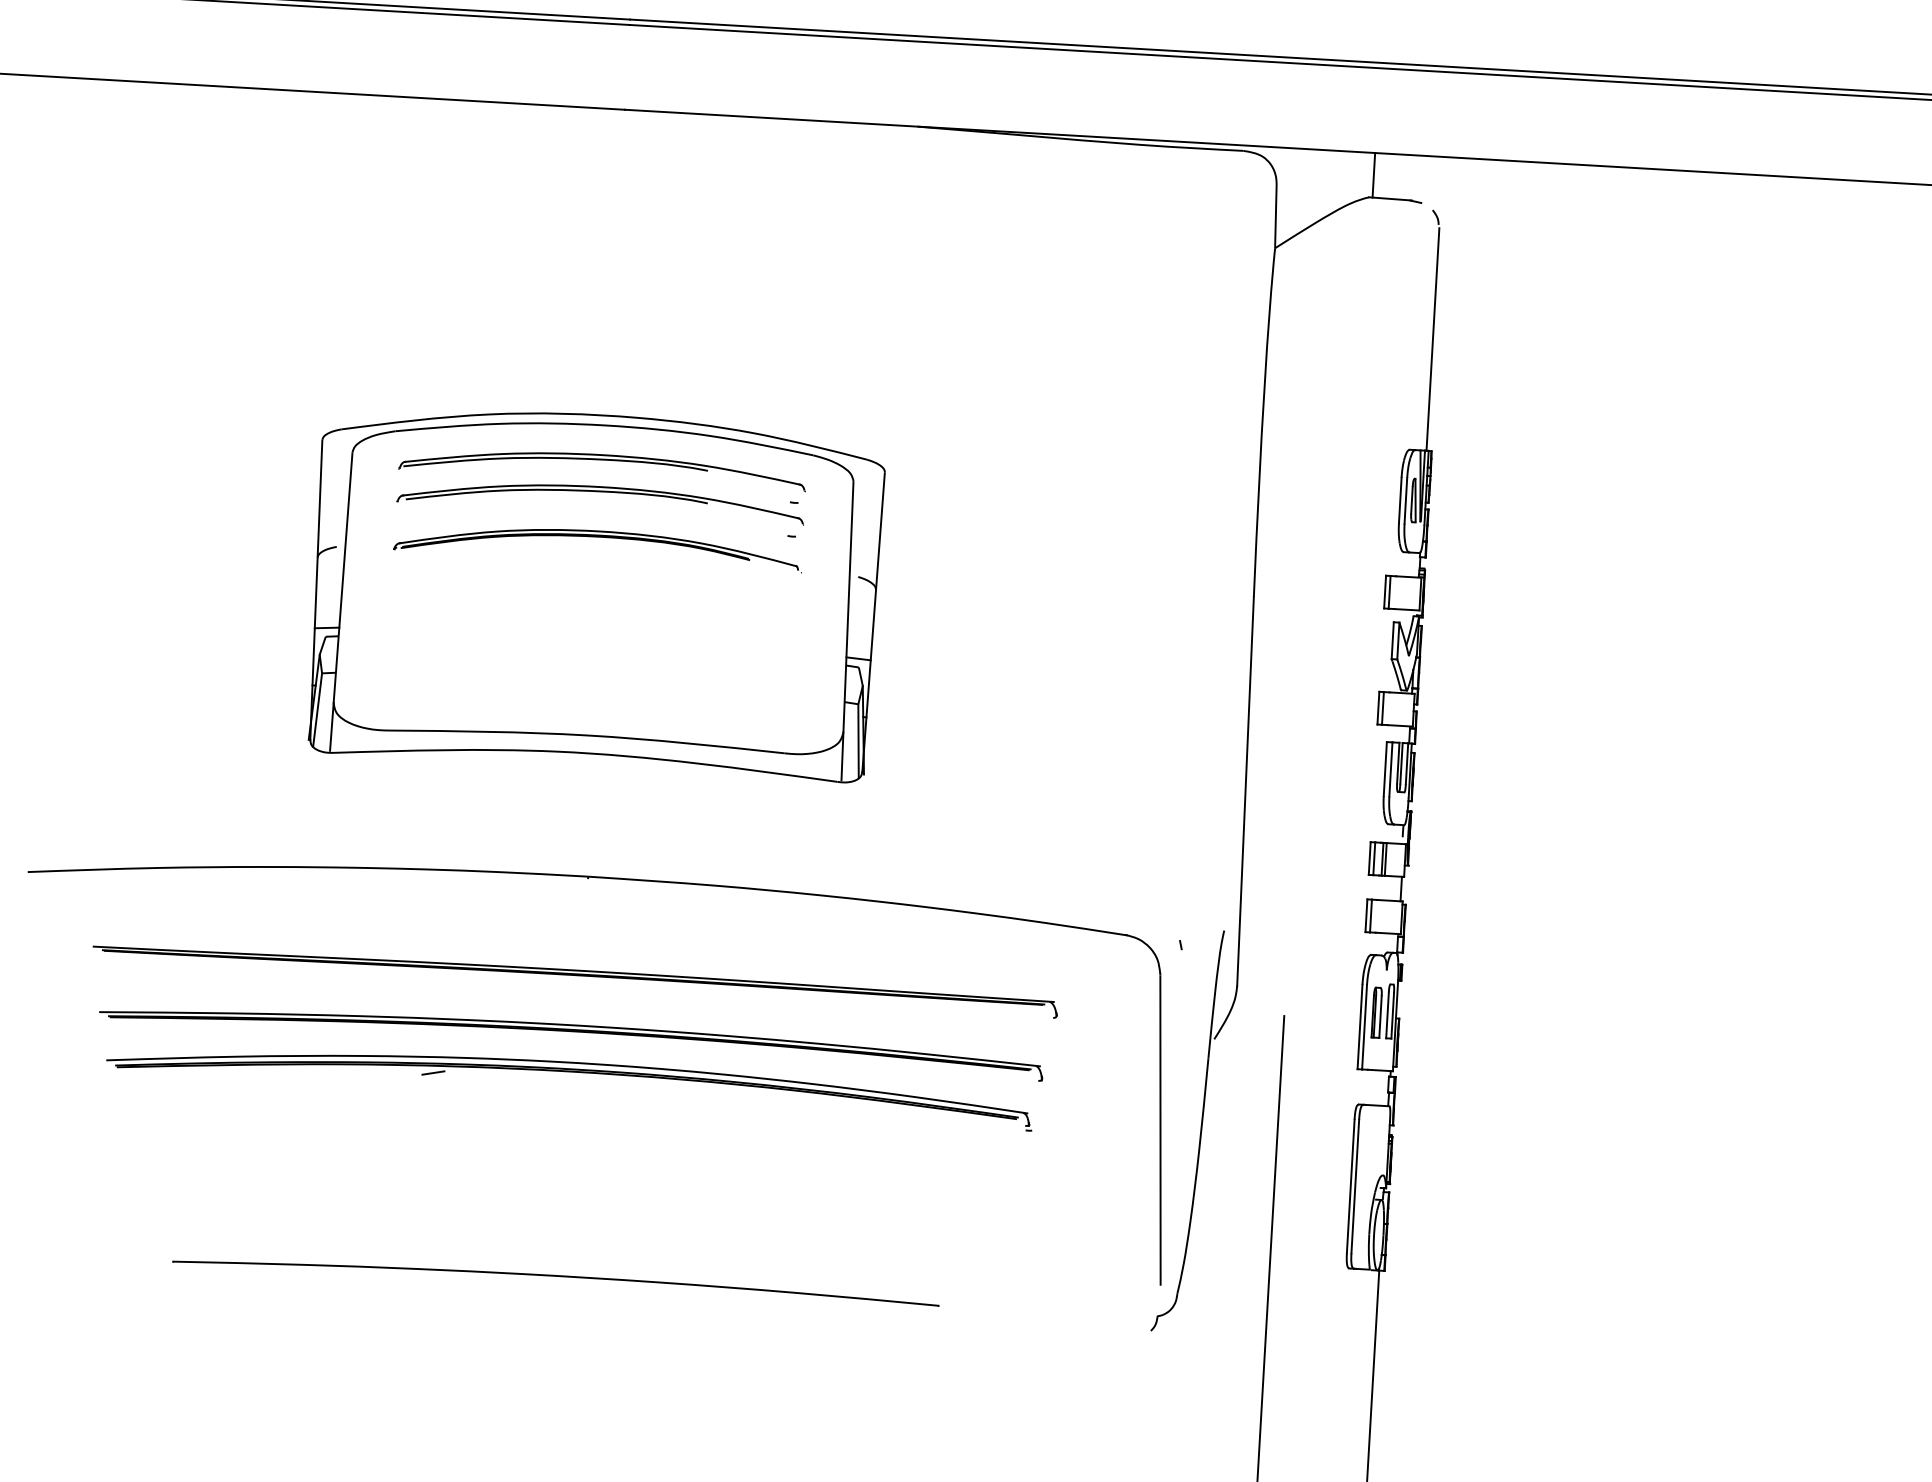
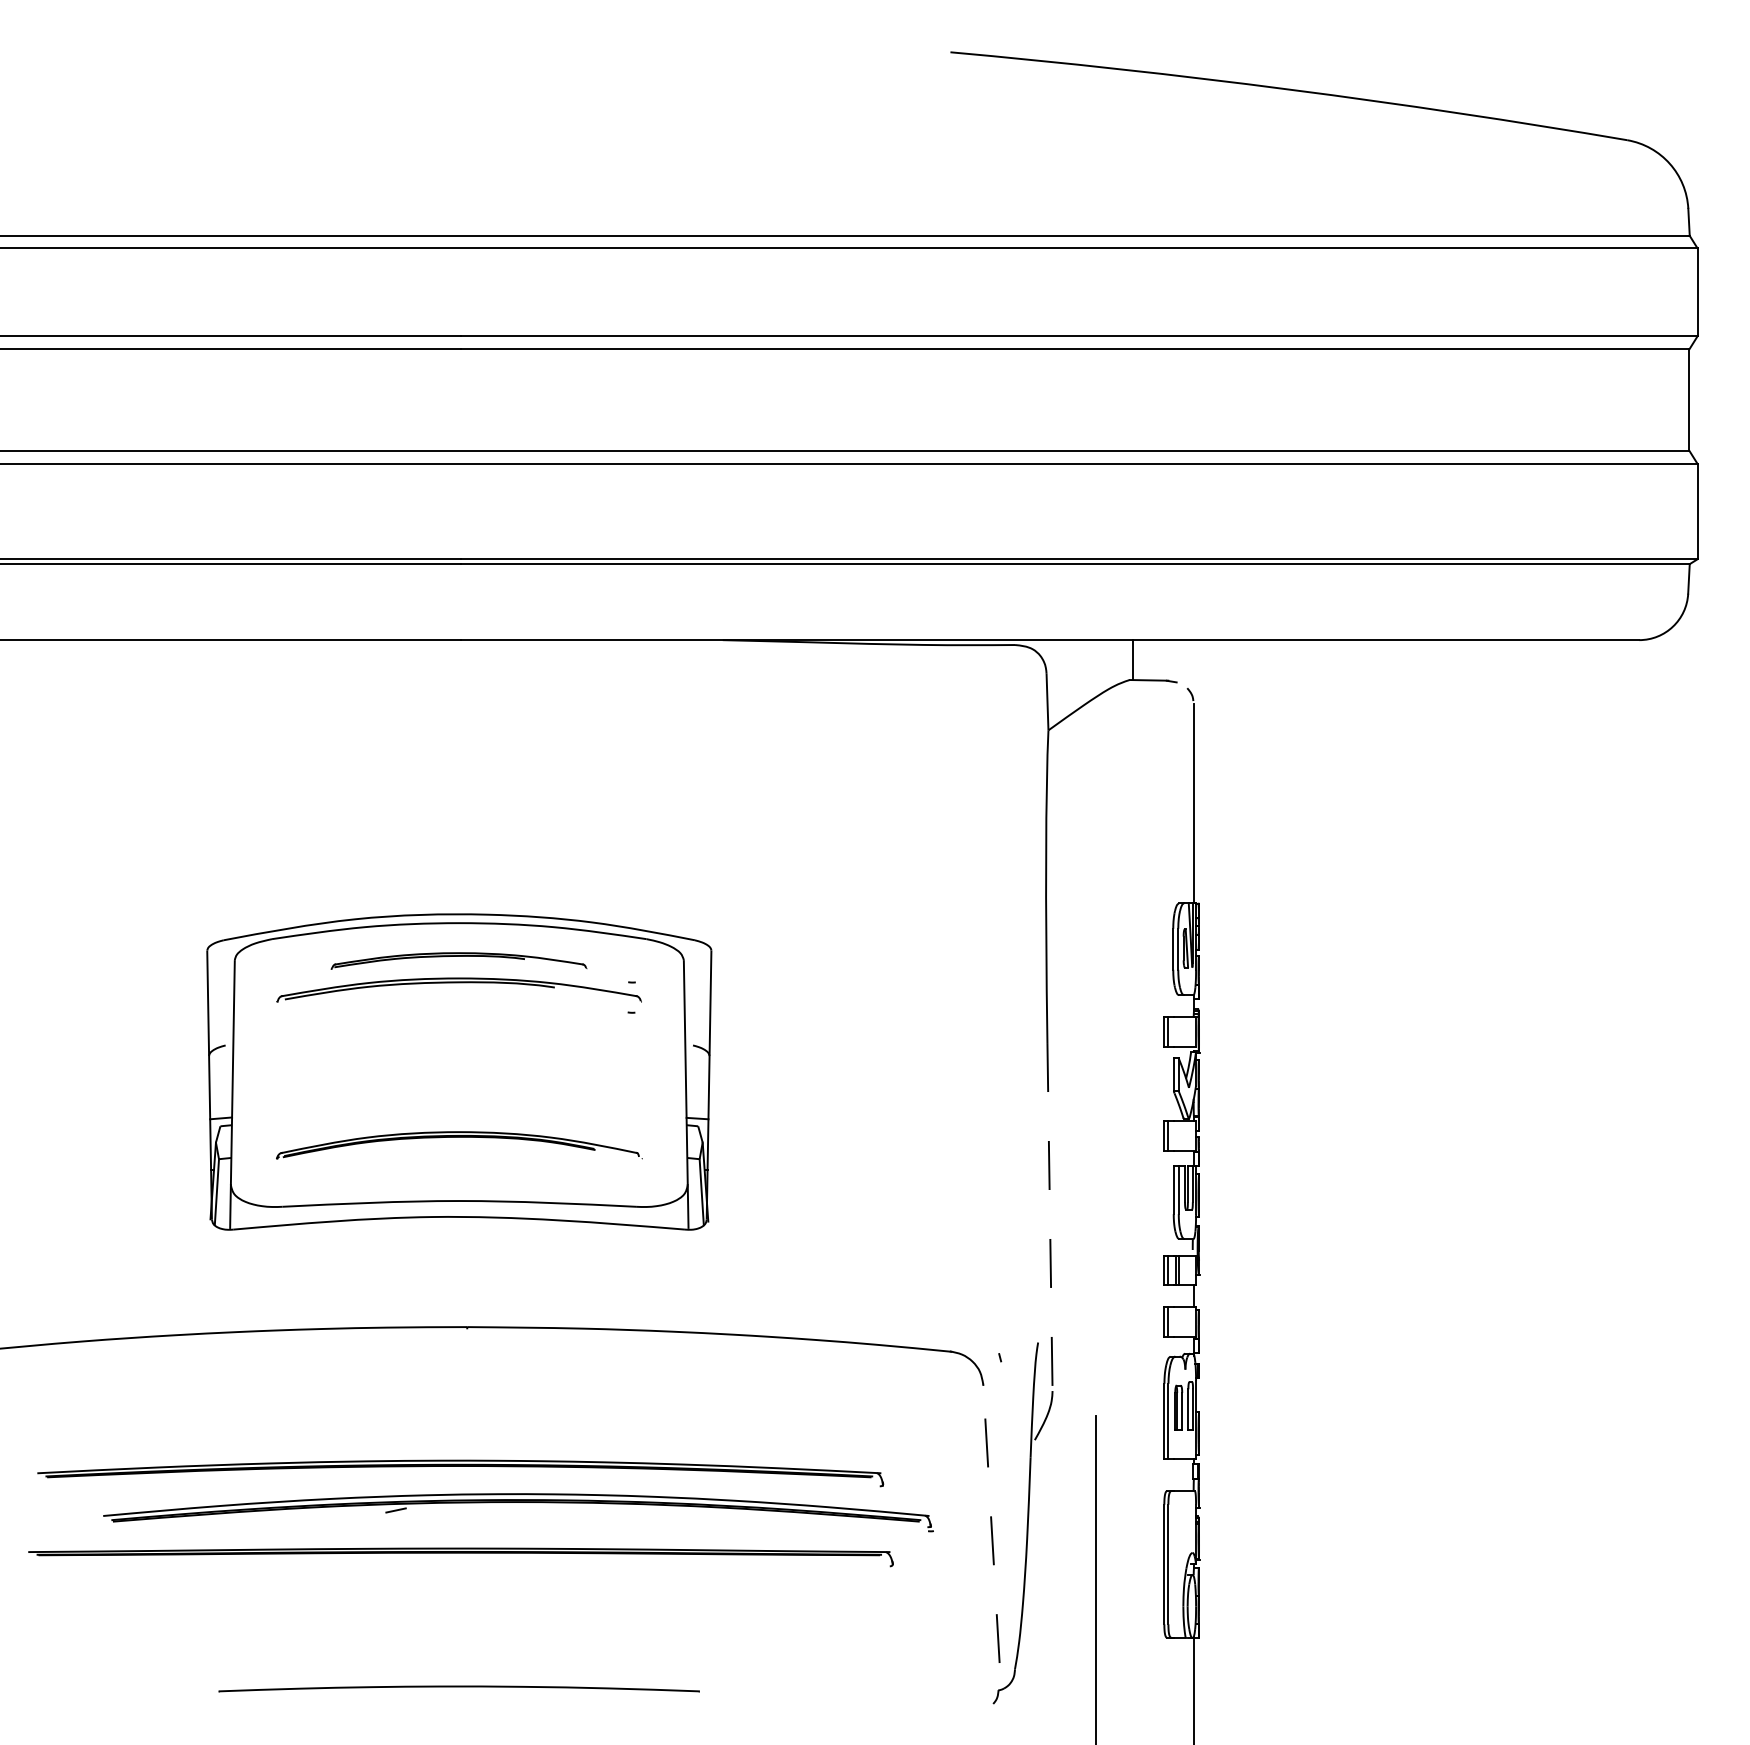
part: (602, 467) -> (458, 960), size x0.7
part: (599, 537) -> (459, 1137), moved
line: (1246, 791) -> (1050, 1217), solid -> dashed
part: (574, 980) -> (460, 1557), moved
part: (570, 1072) -> (518, 1502), moved
line: (1160, 1129) -> (991, 1523), solid -> dashed
part: (555, 1279) -> (458, 1688), size x0.7

